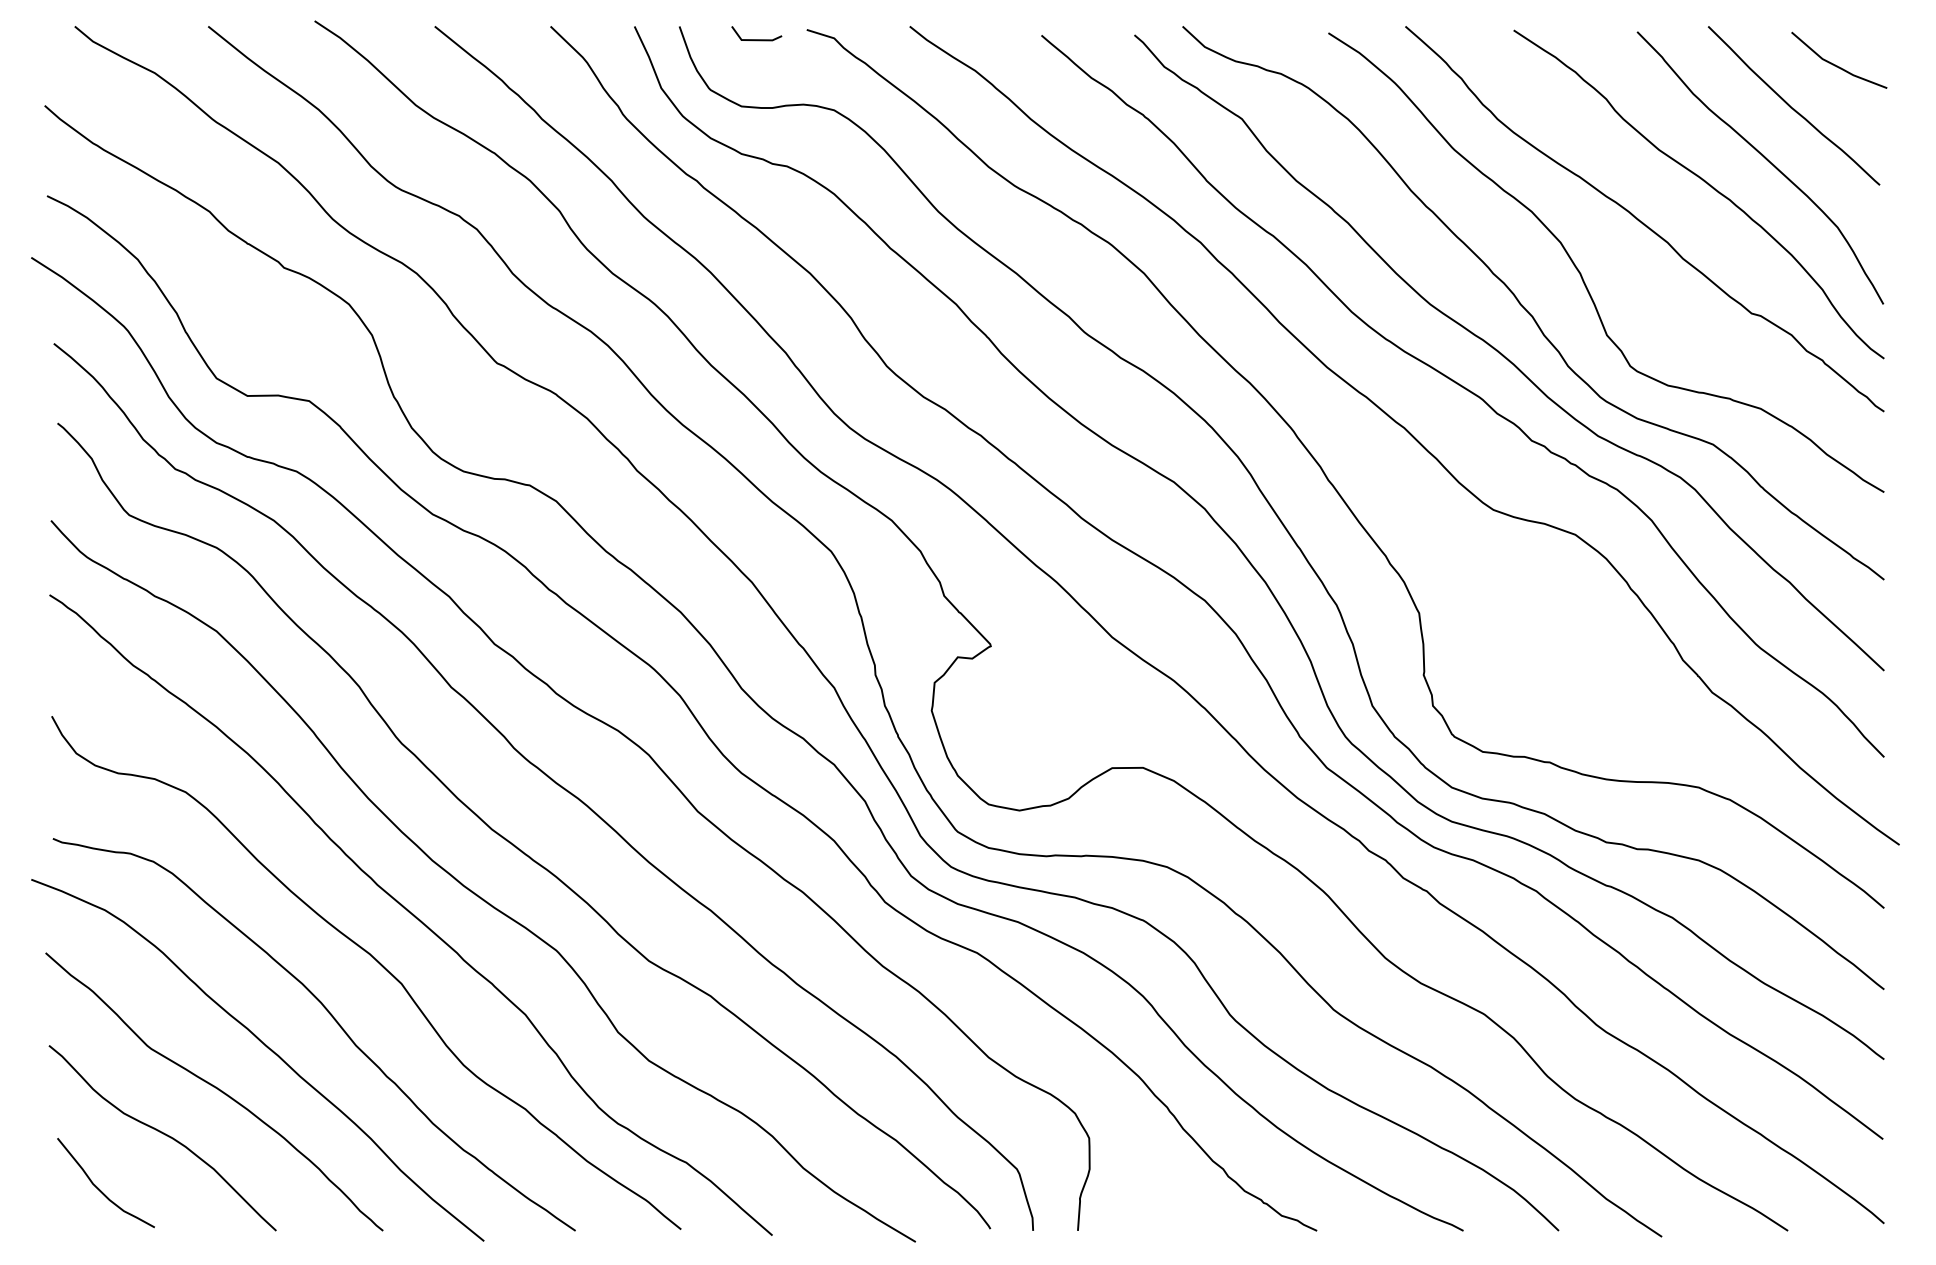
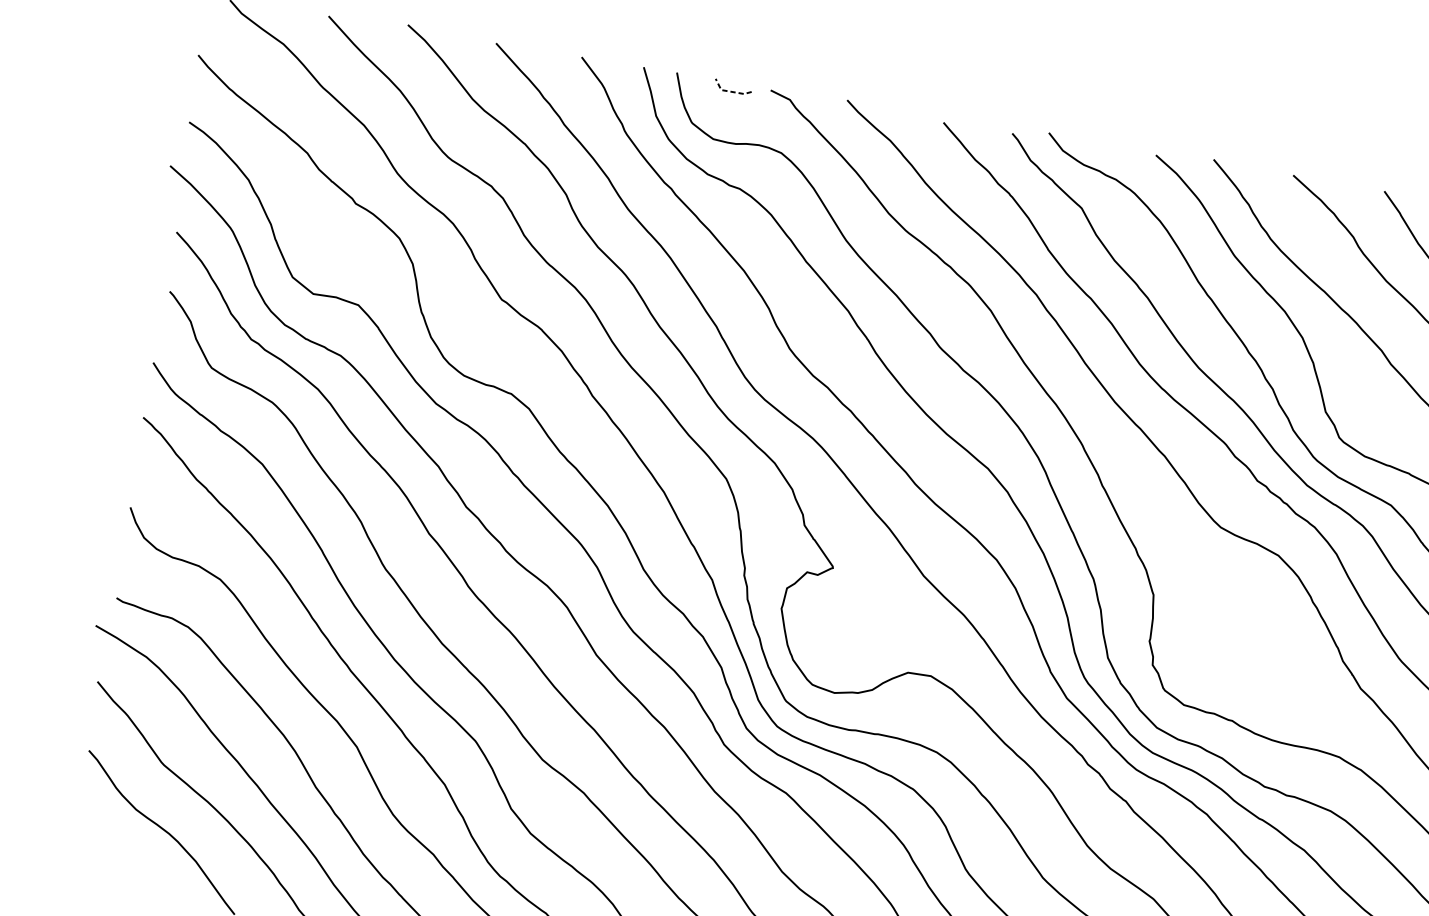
line: (753, 40) -> (730, 91), solid -> dashed
curve: (99, 1188) -> (109, 862), removed

